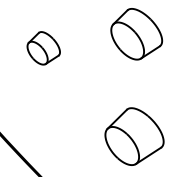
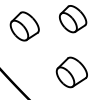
part: (43, 48) -> (24, 26), size x1.67

